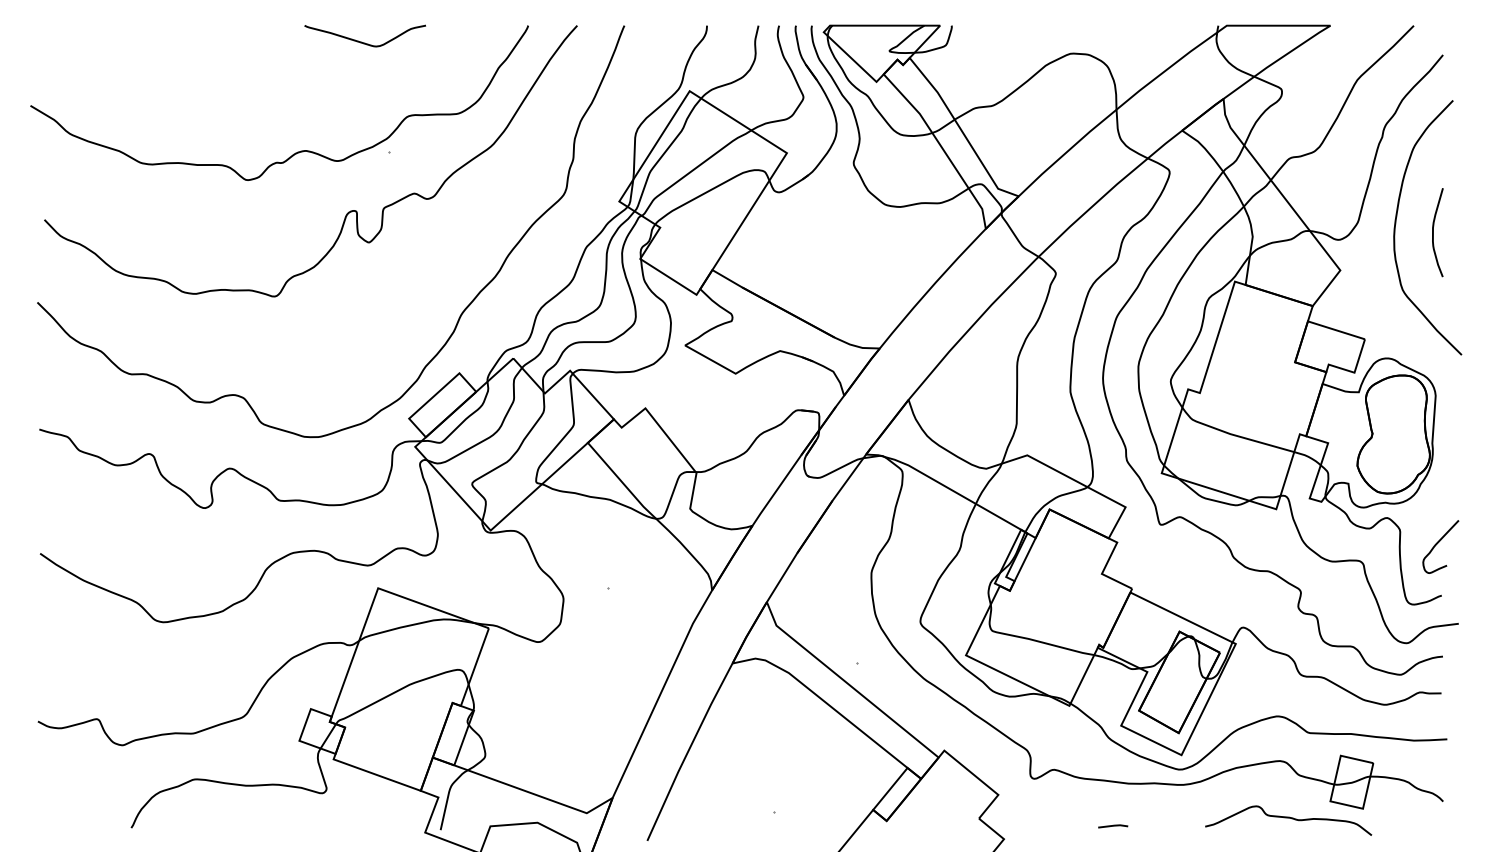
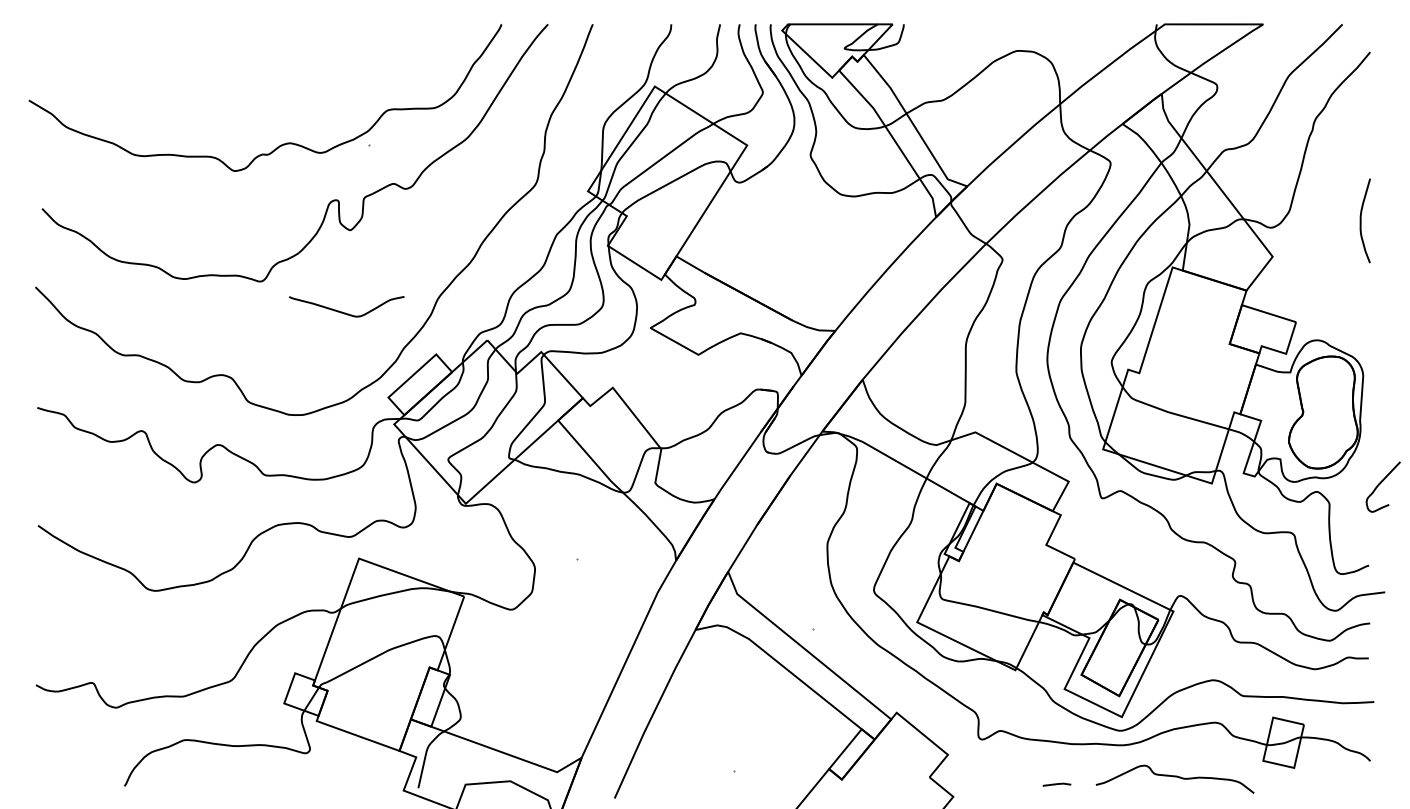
curve: (361, 41) -> (343, 311), moved
curve: (1396, 224) -> (1326, 213), removed
curve: (1438, 543) -> (1381, 483), moved
curve: (1288, 818) -> (1175, 777), moved

